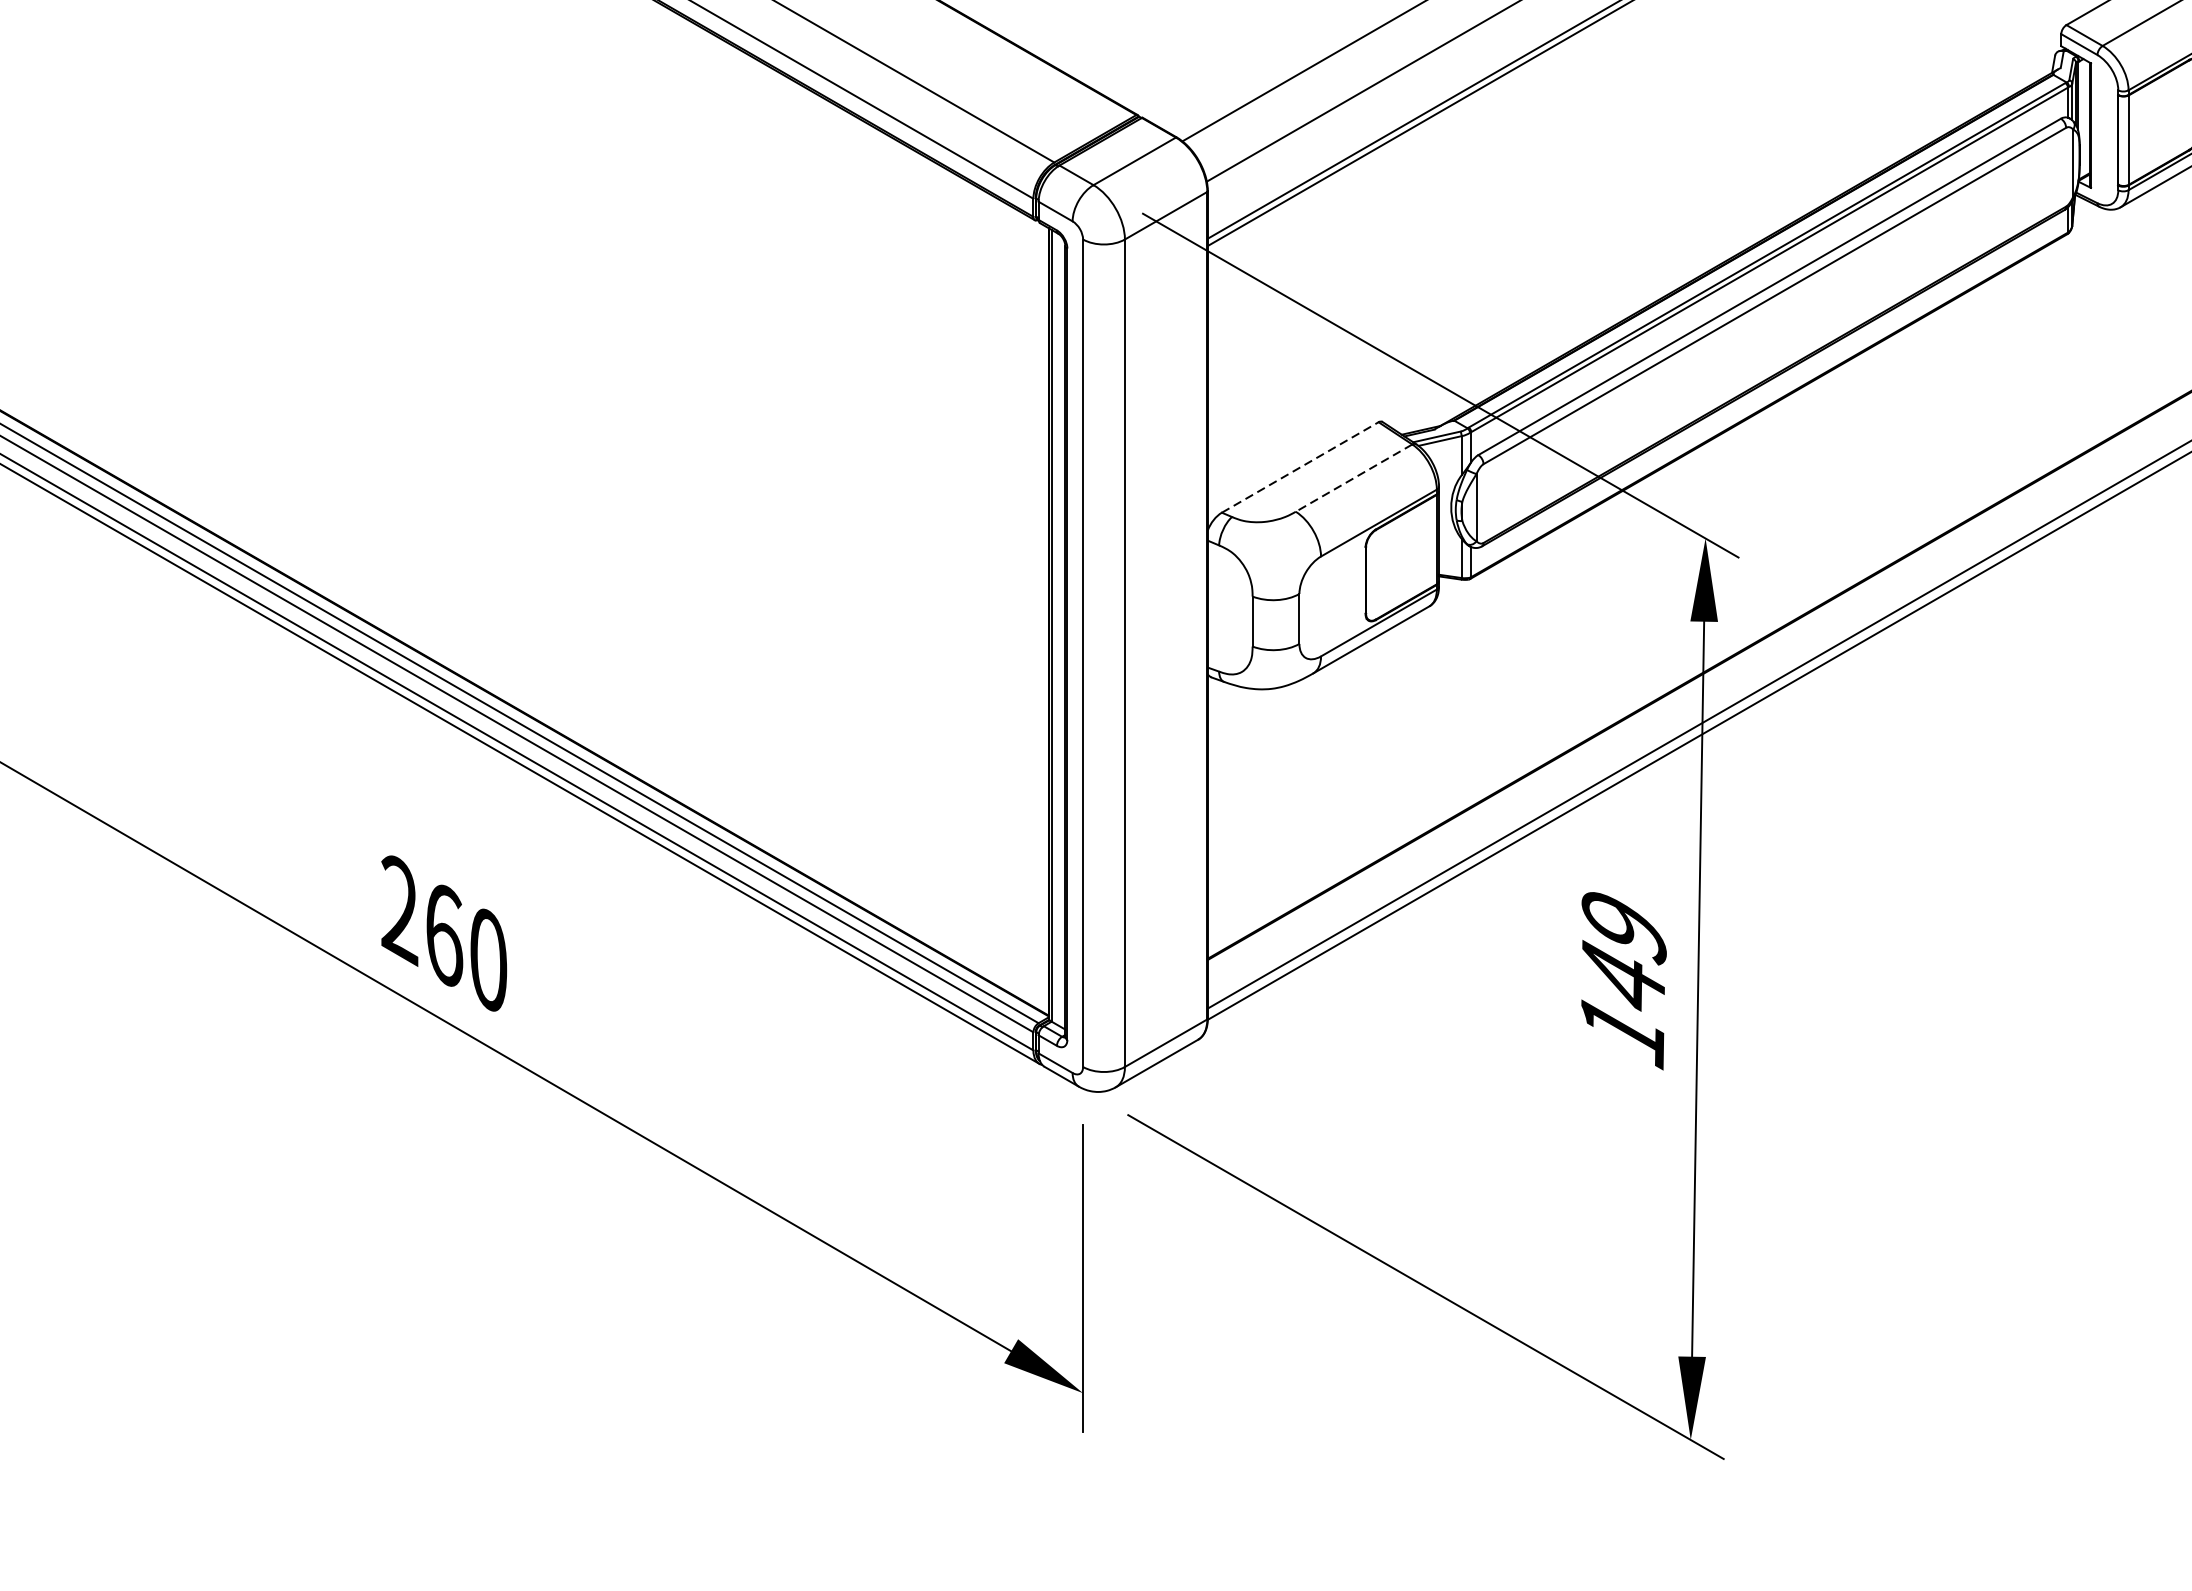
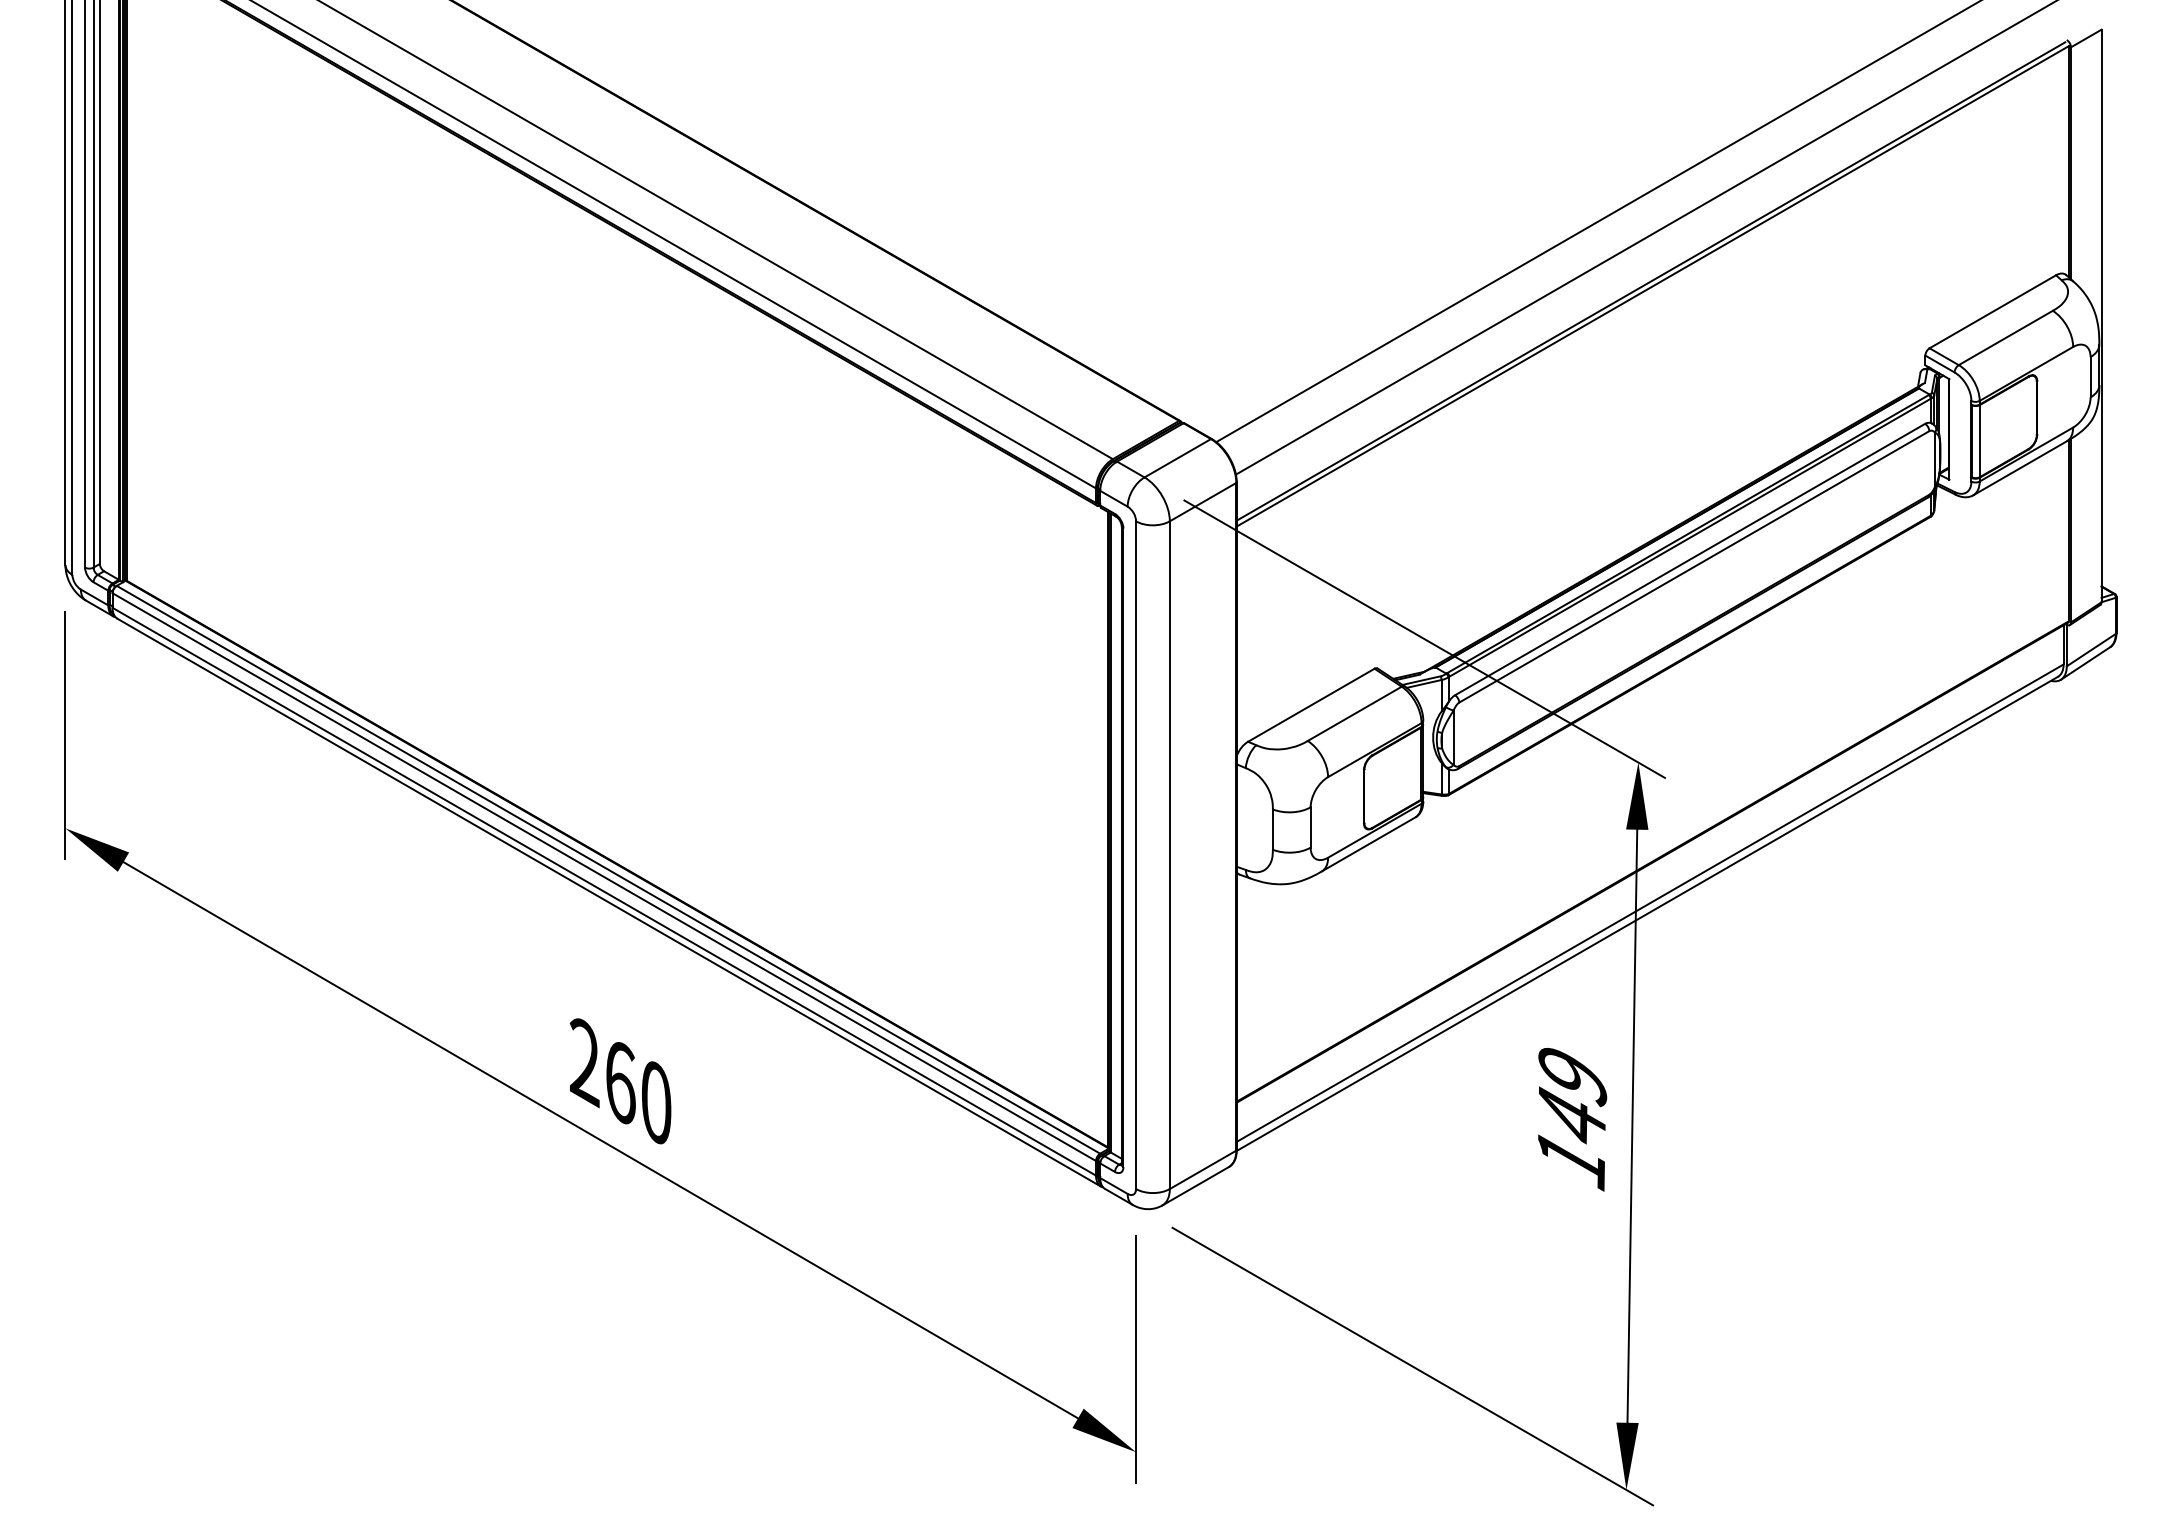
line: (1300, 467) -> (1311, 705), dashed -> solid
line: (1353, 478) -> (1354, 714), dashed -> solid

